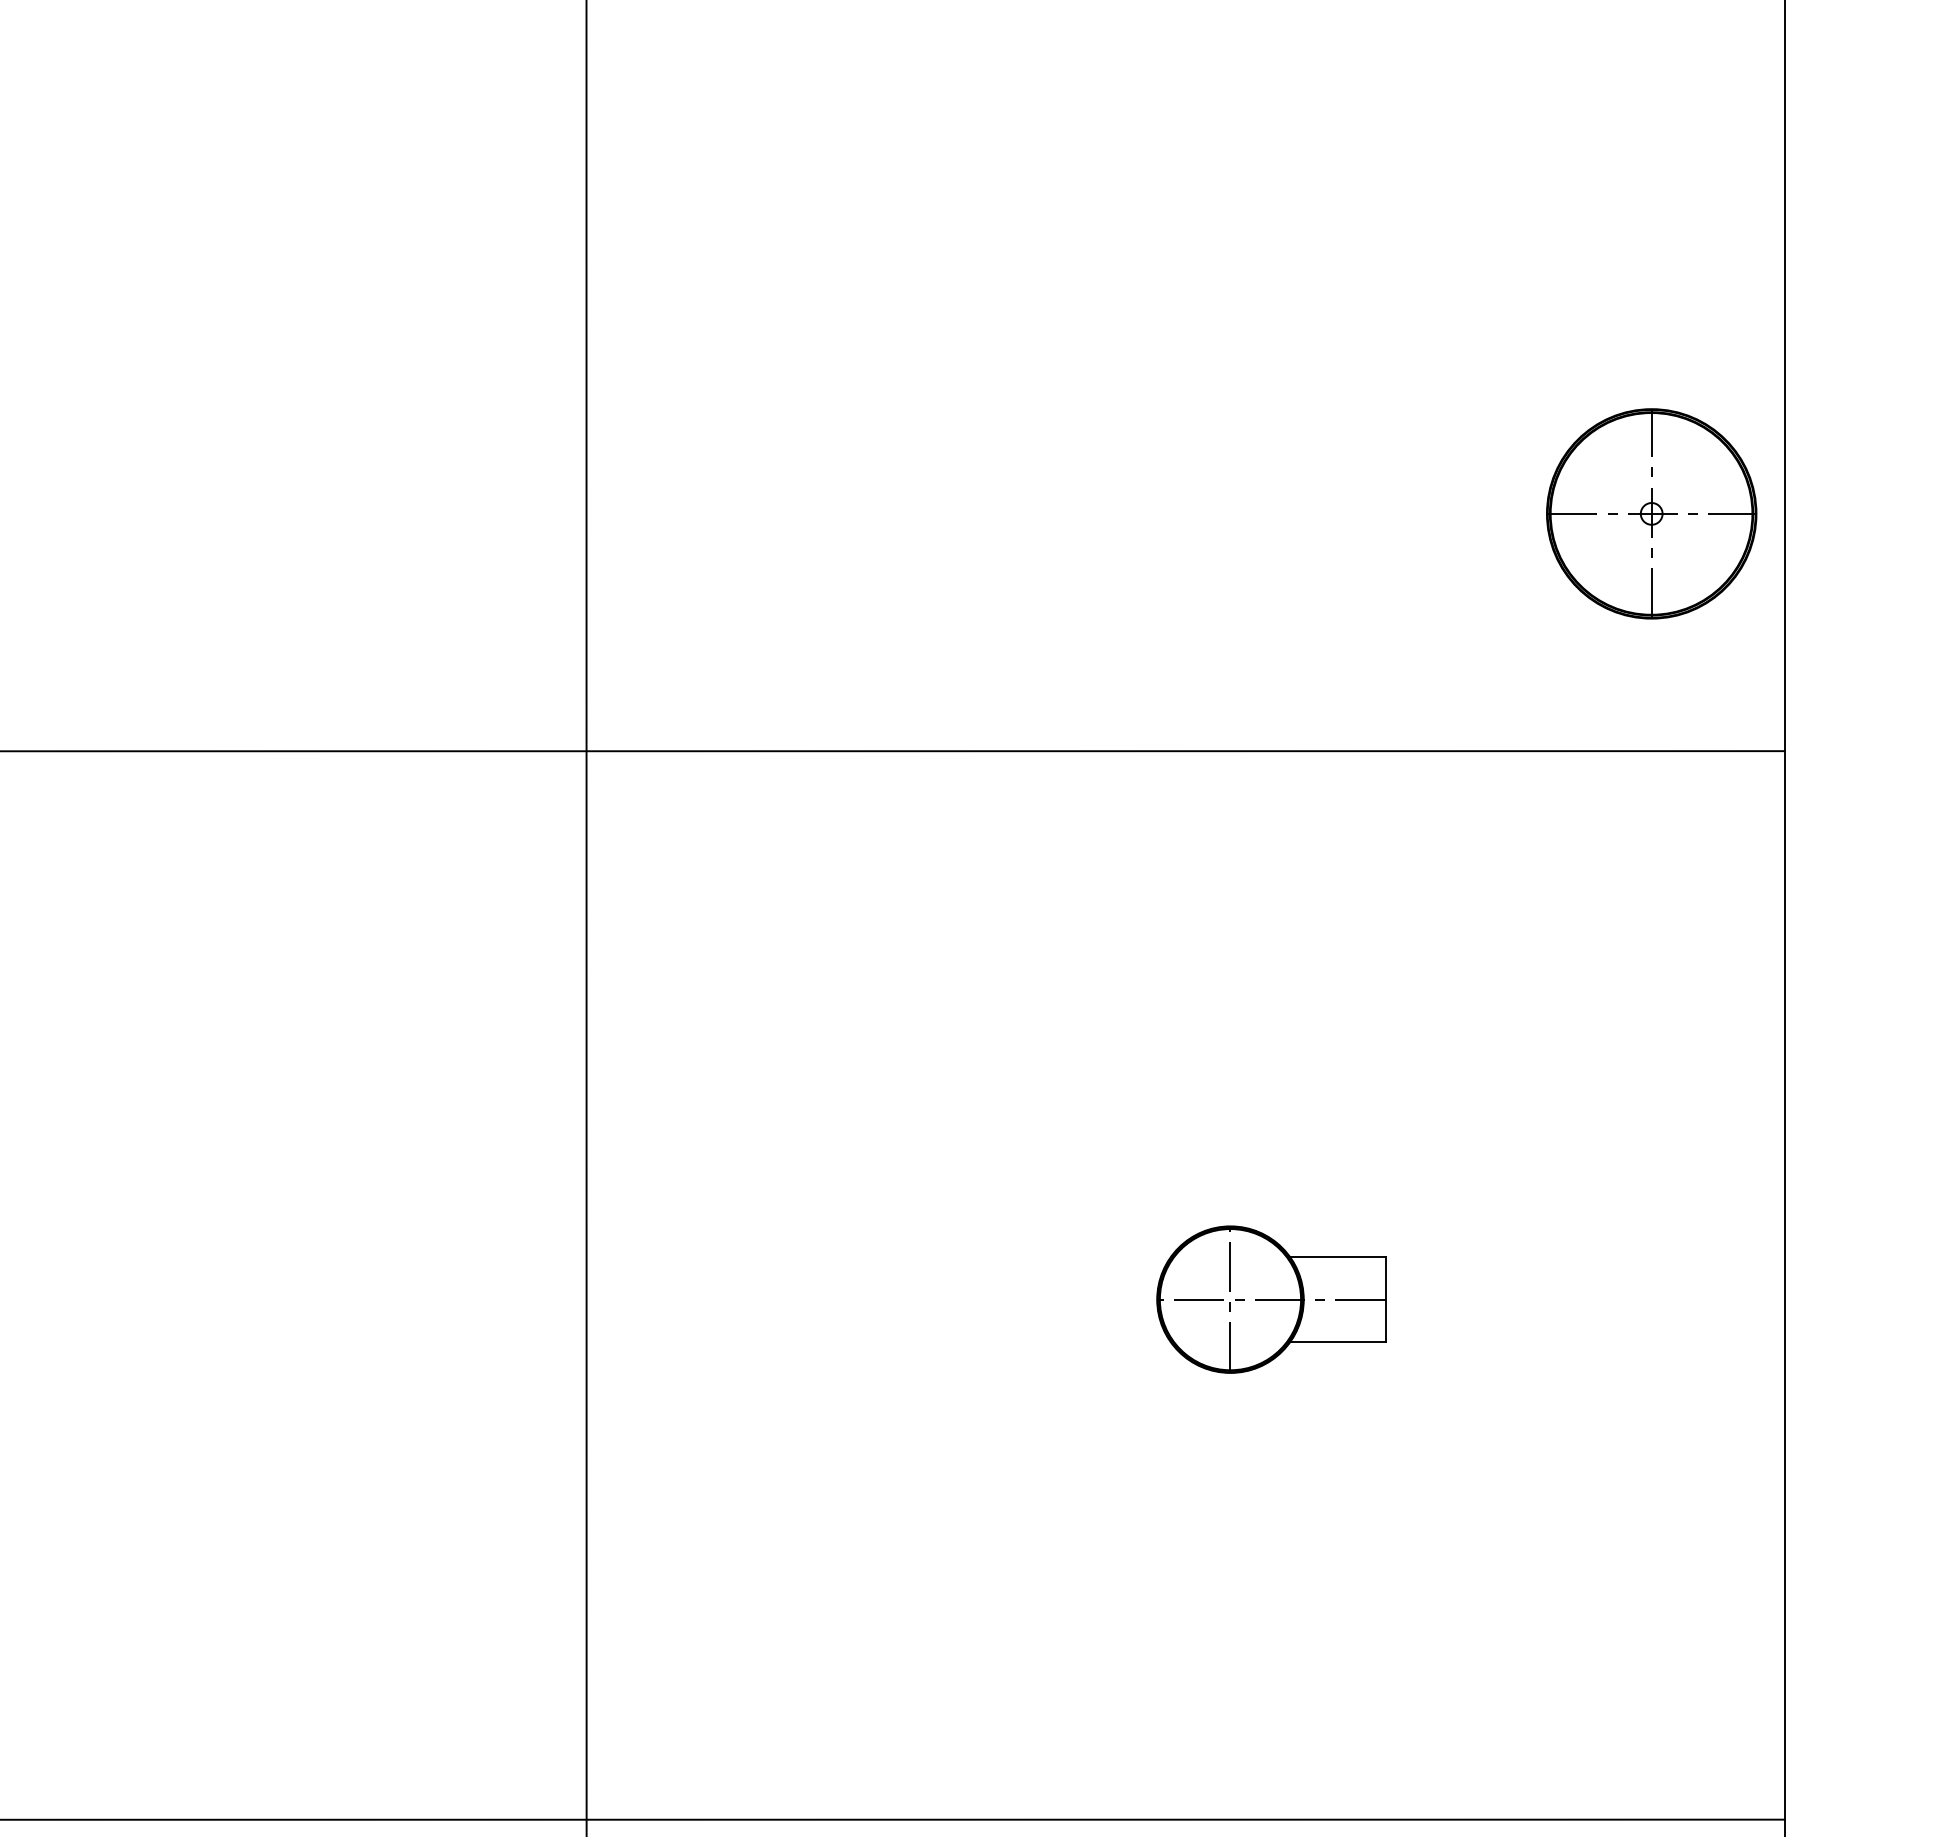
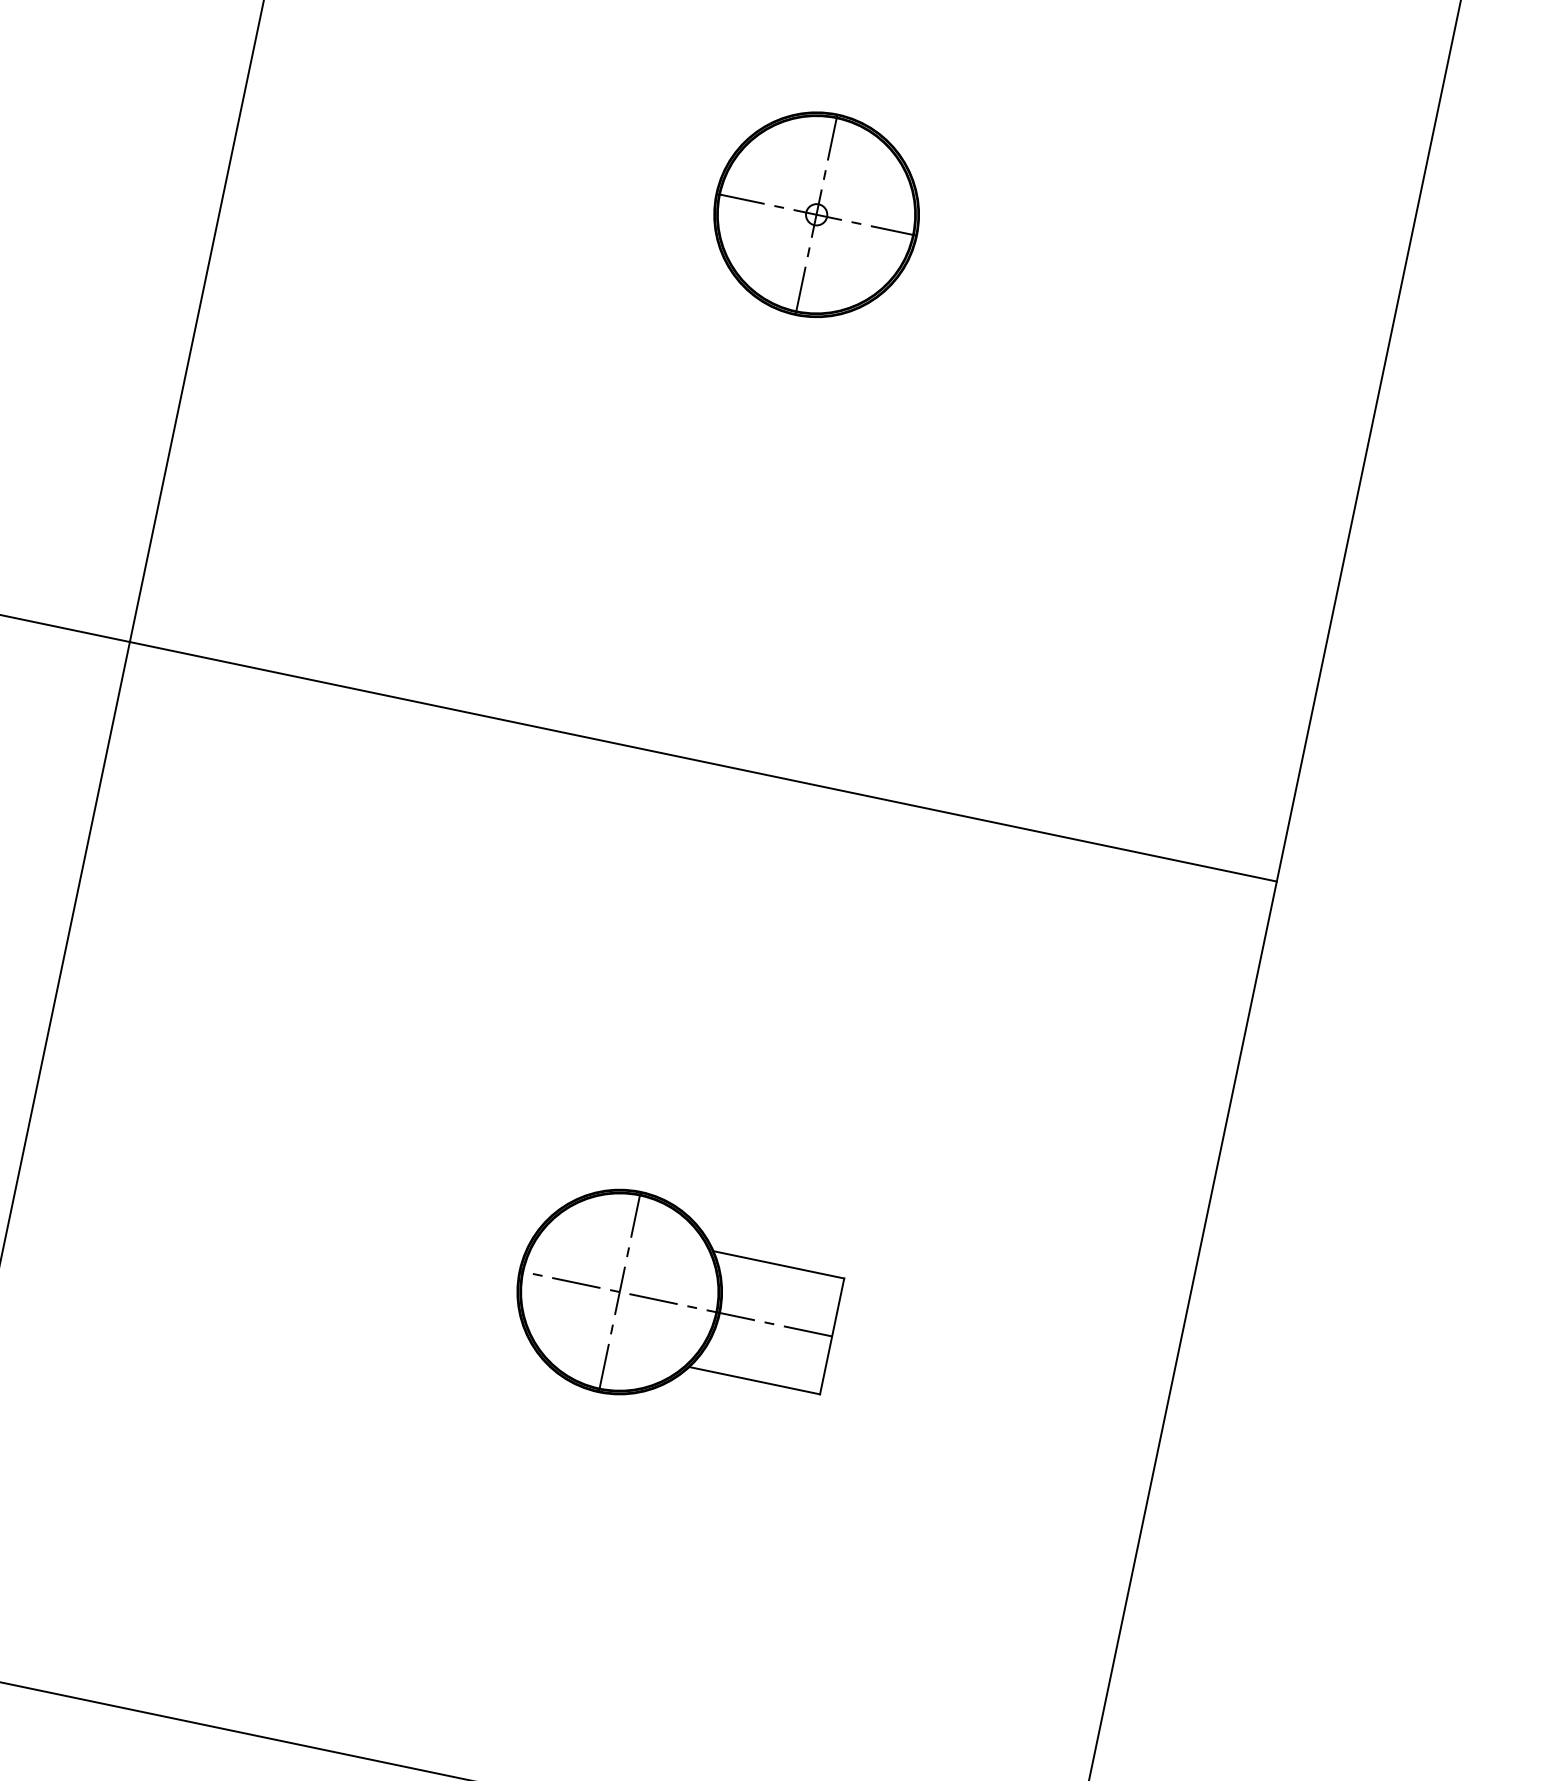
part: (1651, 513) -> (816, 214), moved
part: (1271, 1299) -> (675, 1303), size x1.43

